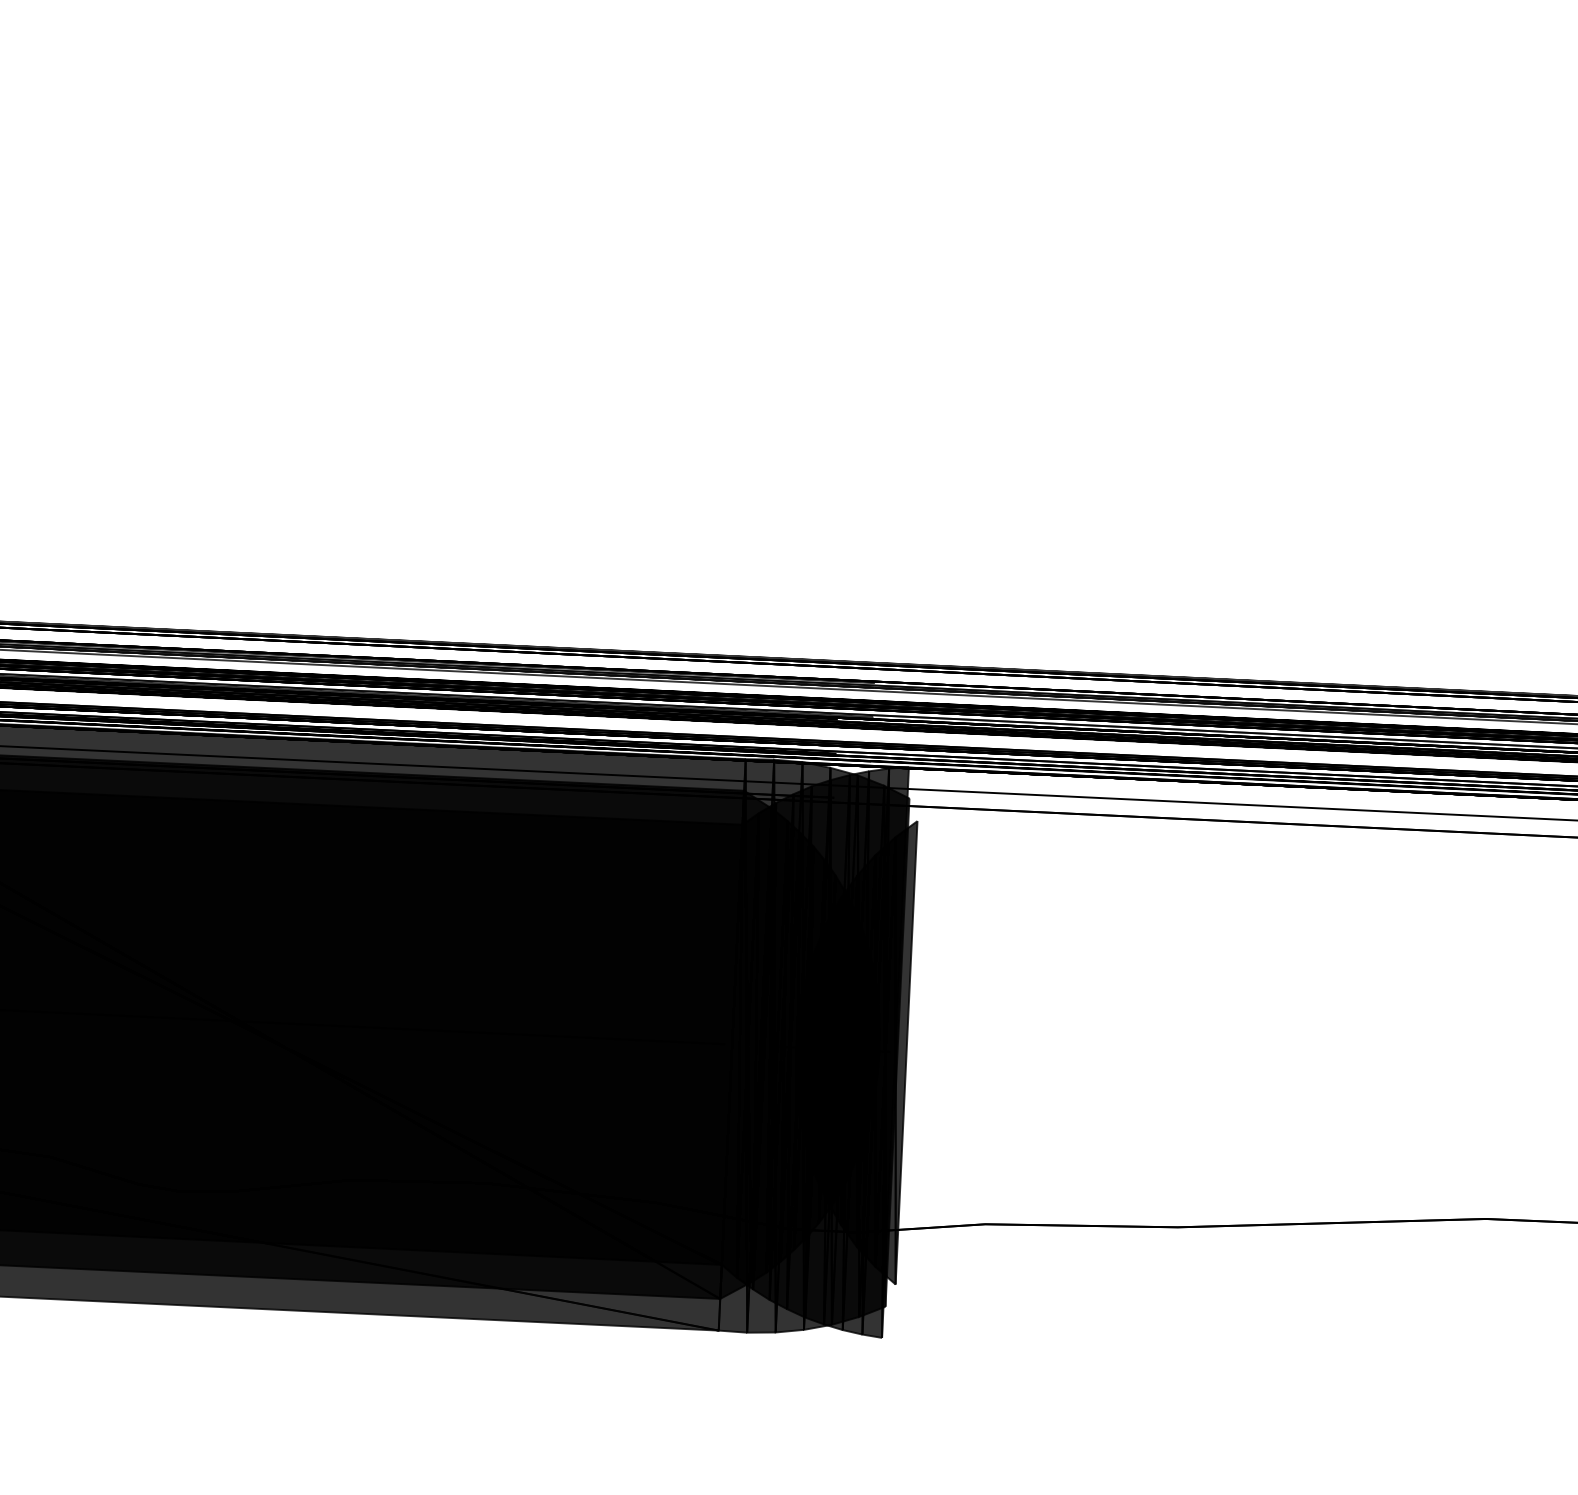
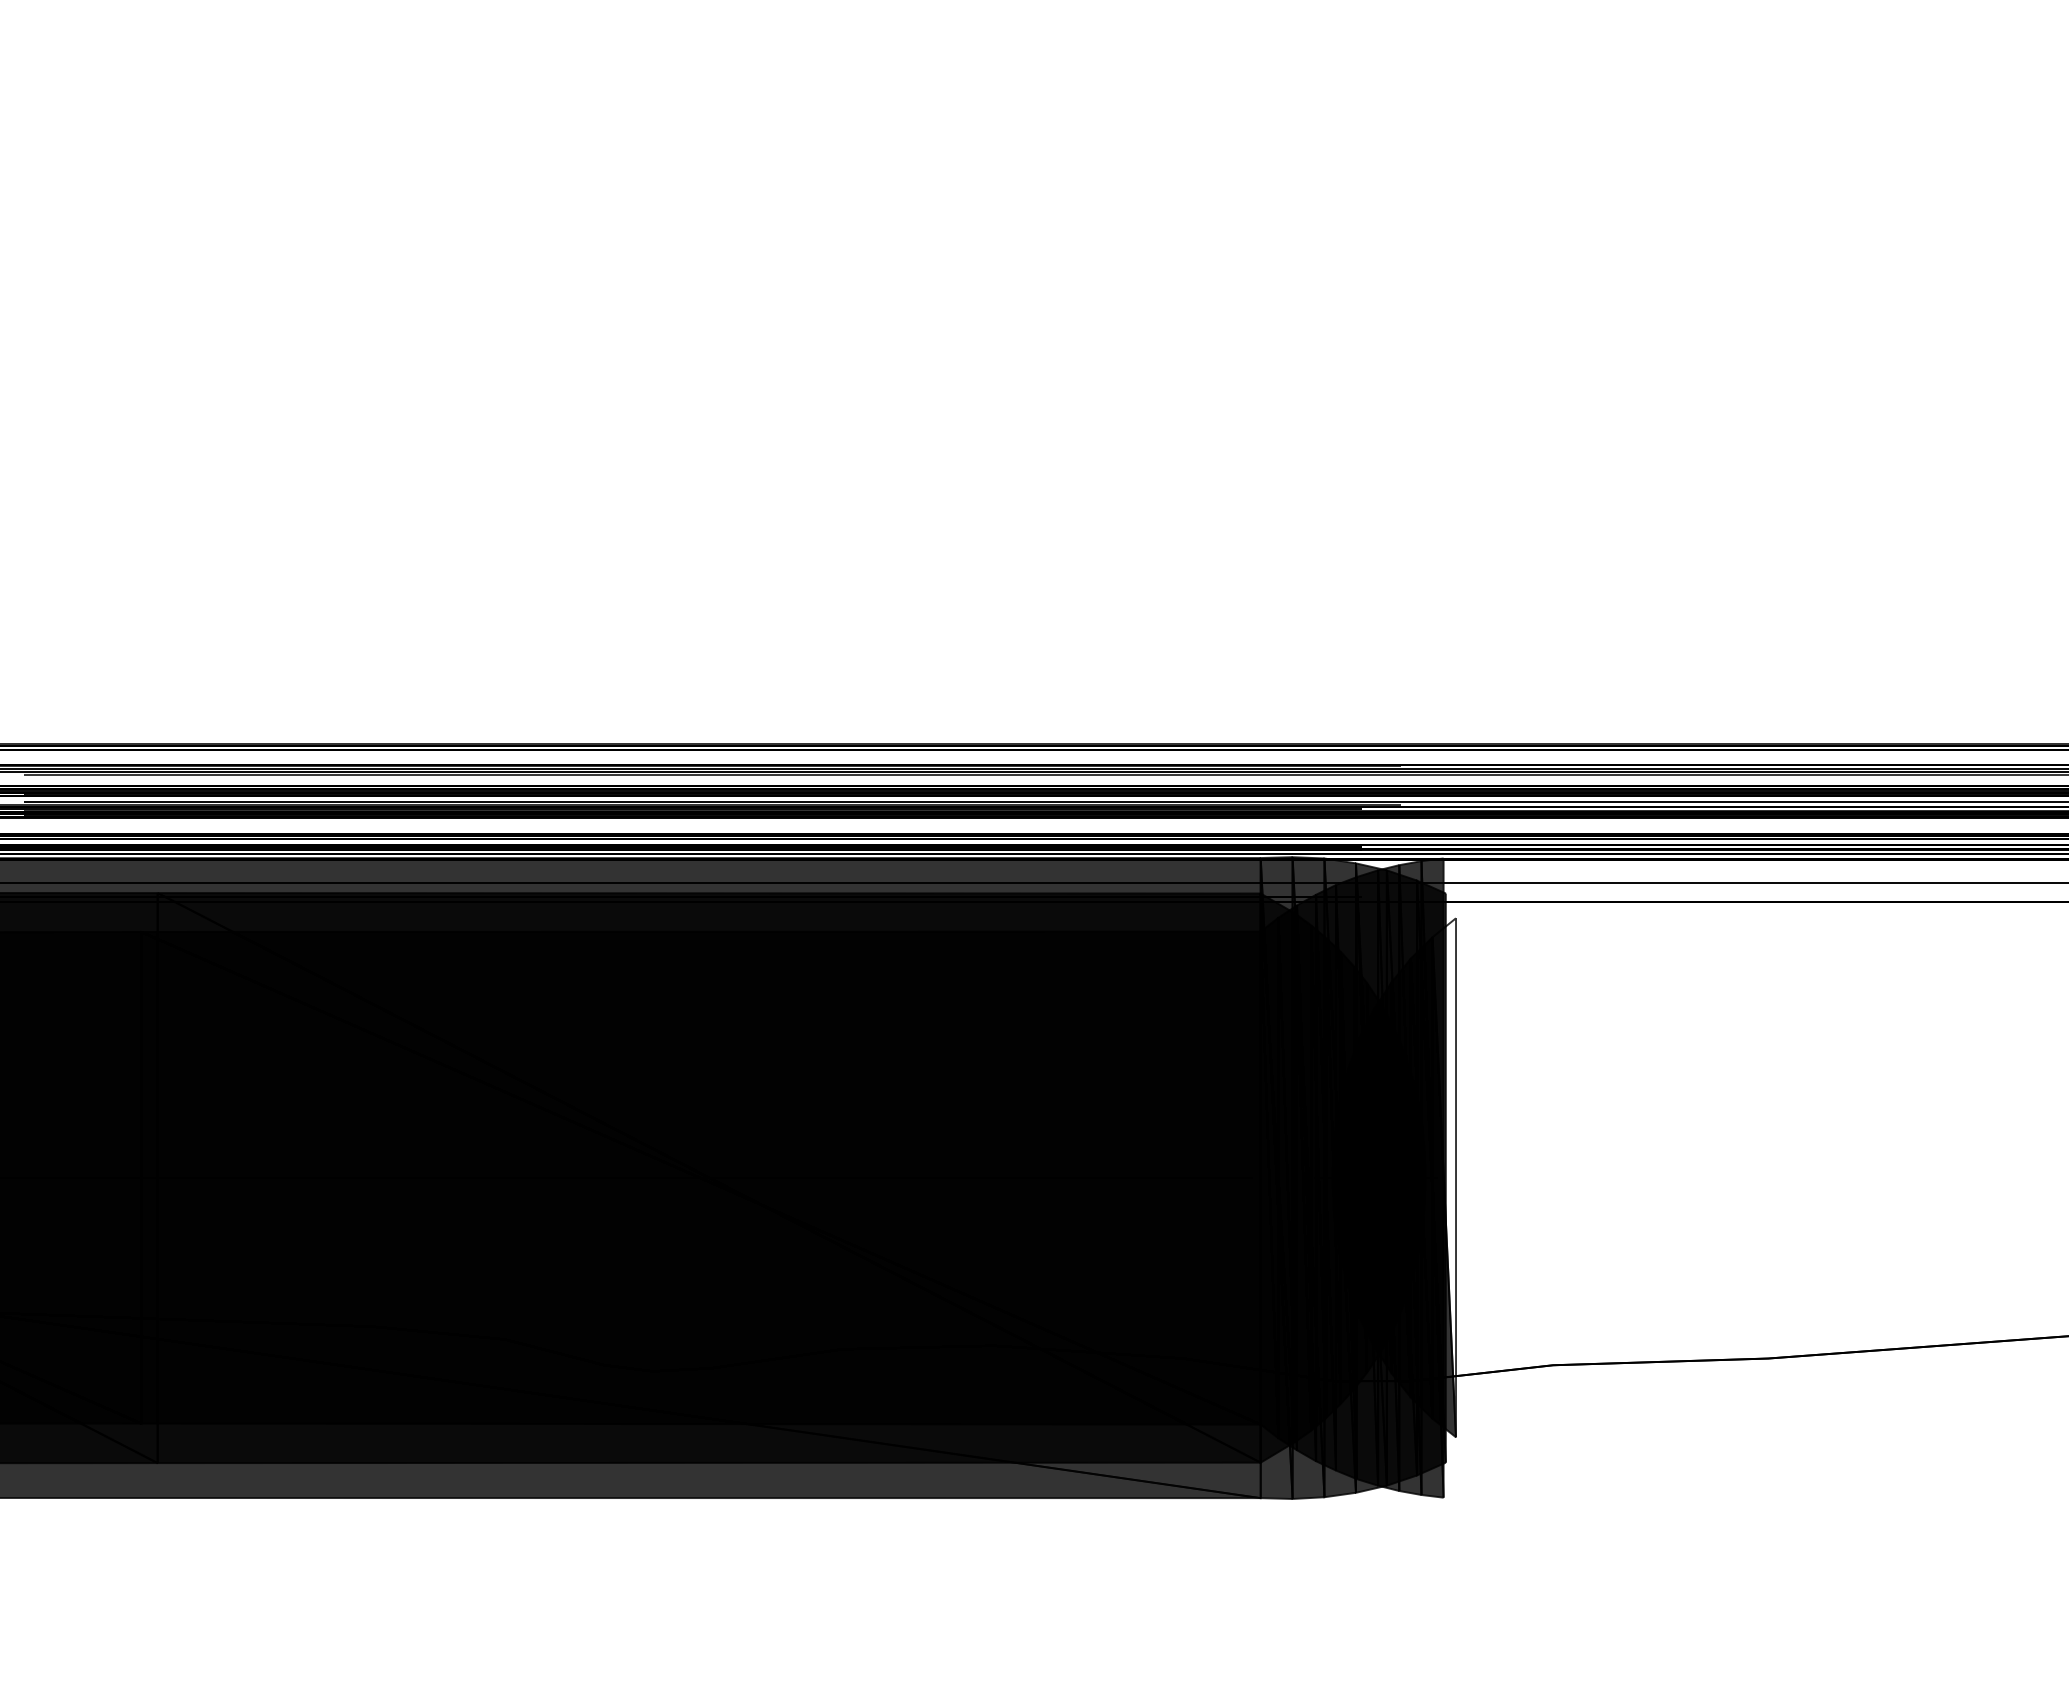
fill: (896, 1052) -> (1444, 1177), removed

